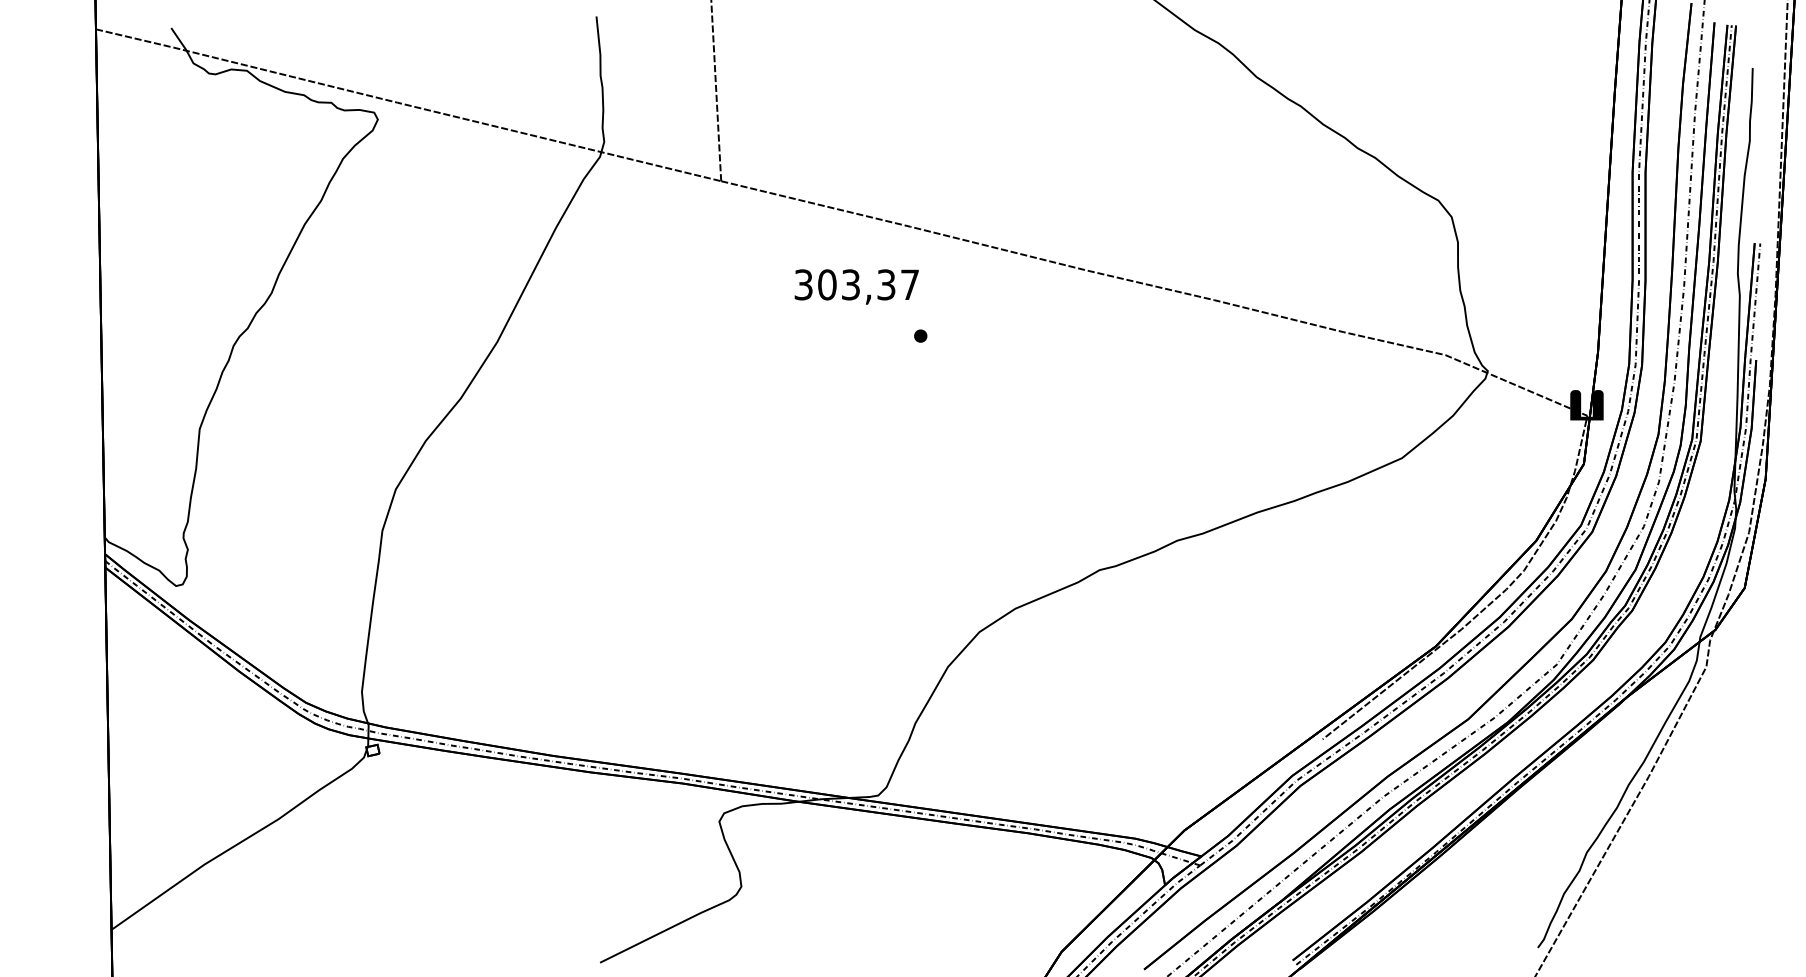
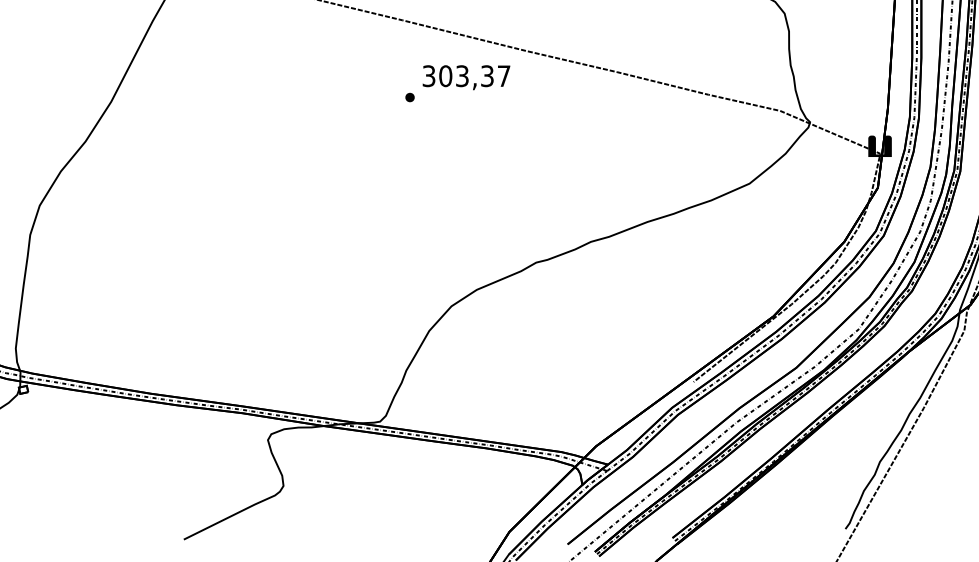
text: (856, 286) -> (466, 77), moved

